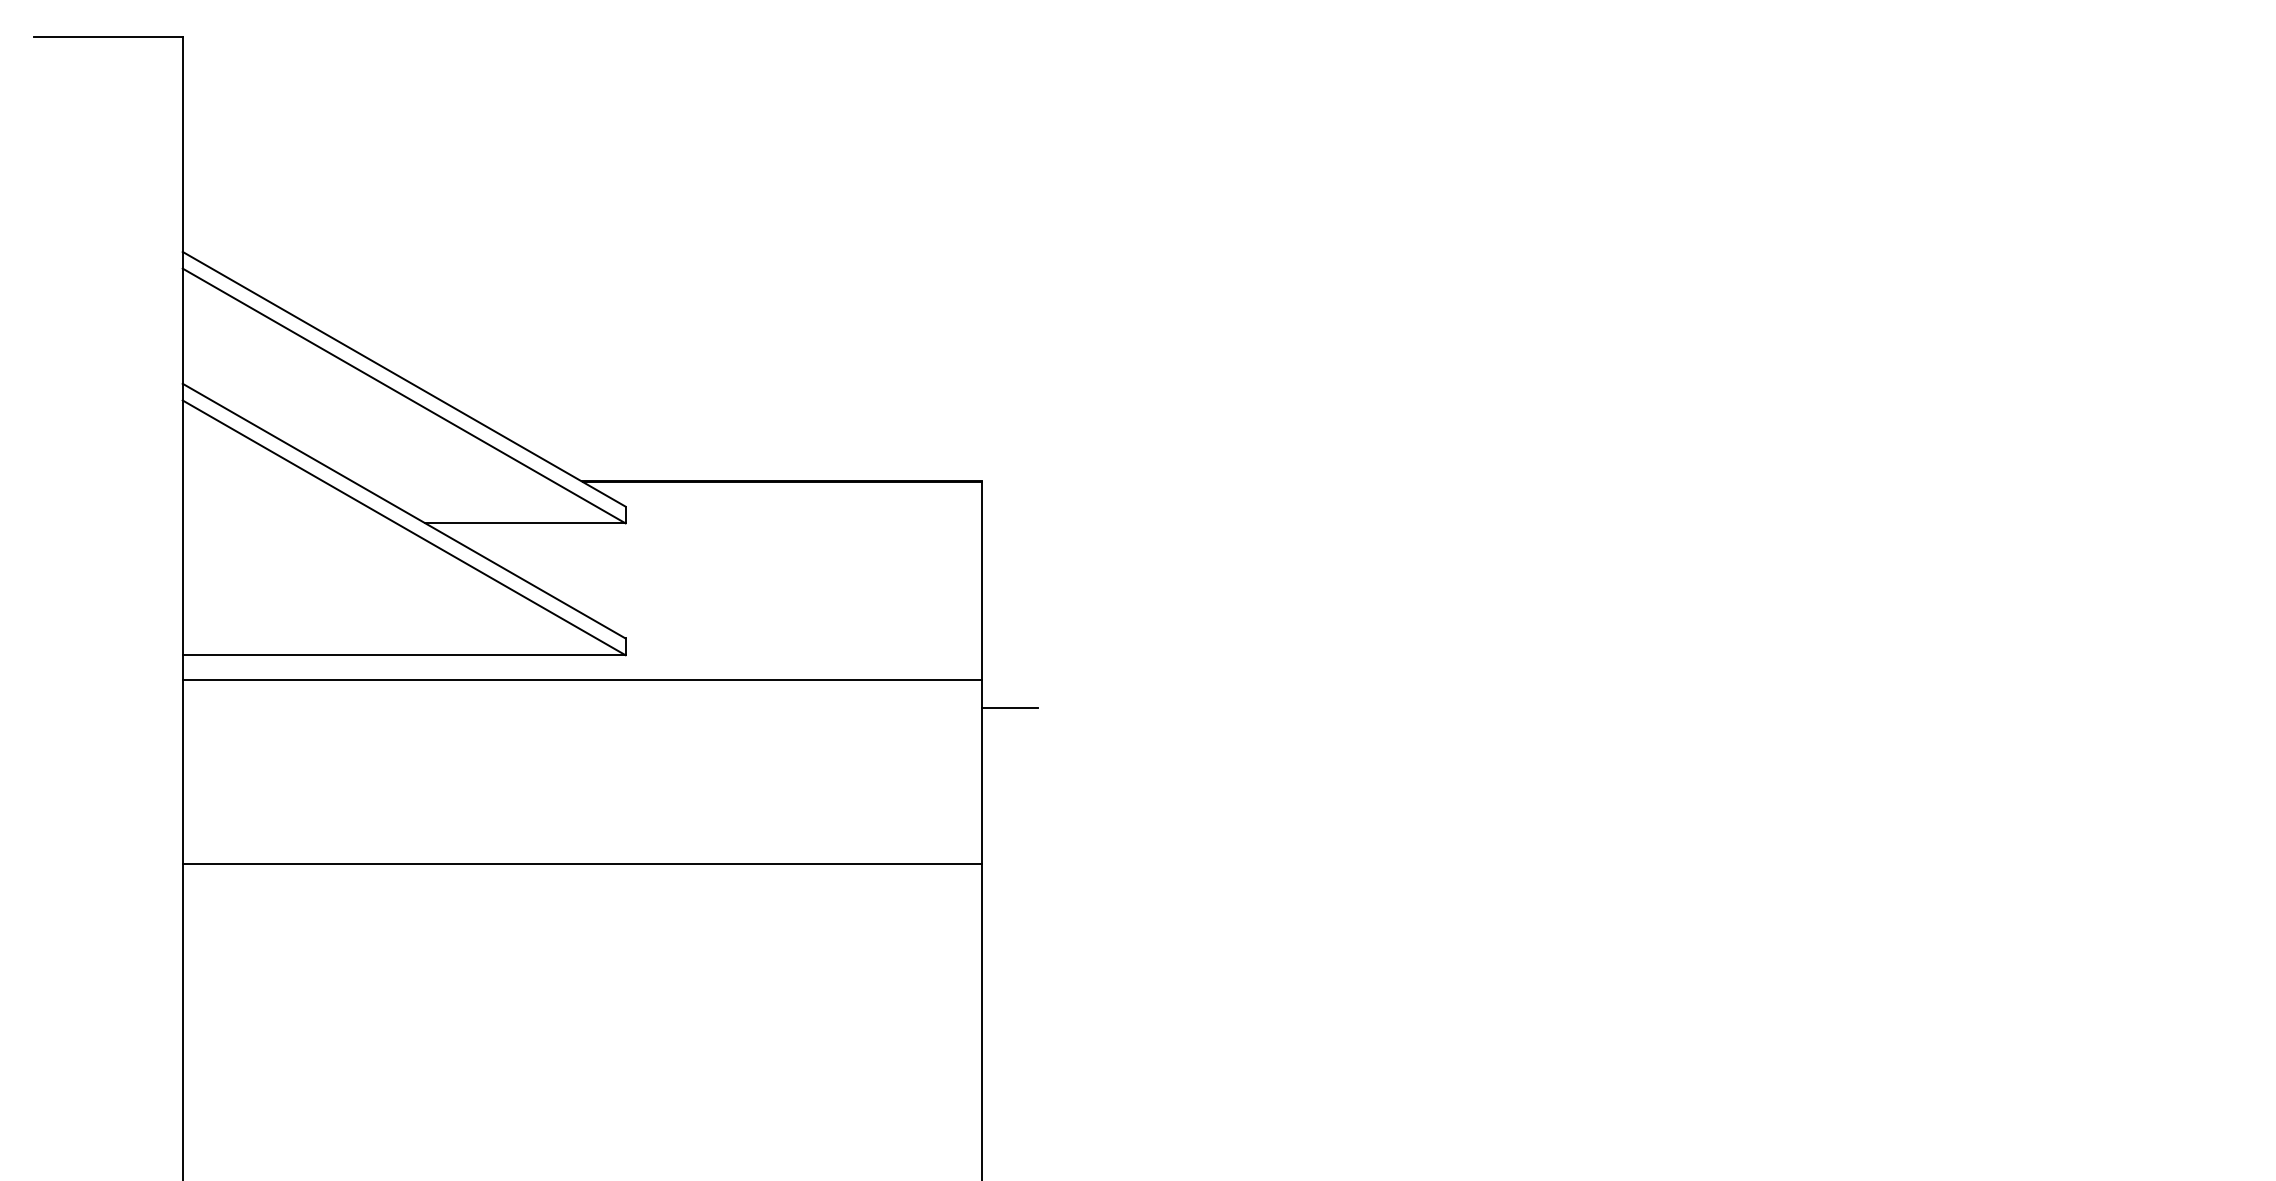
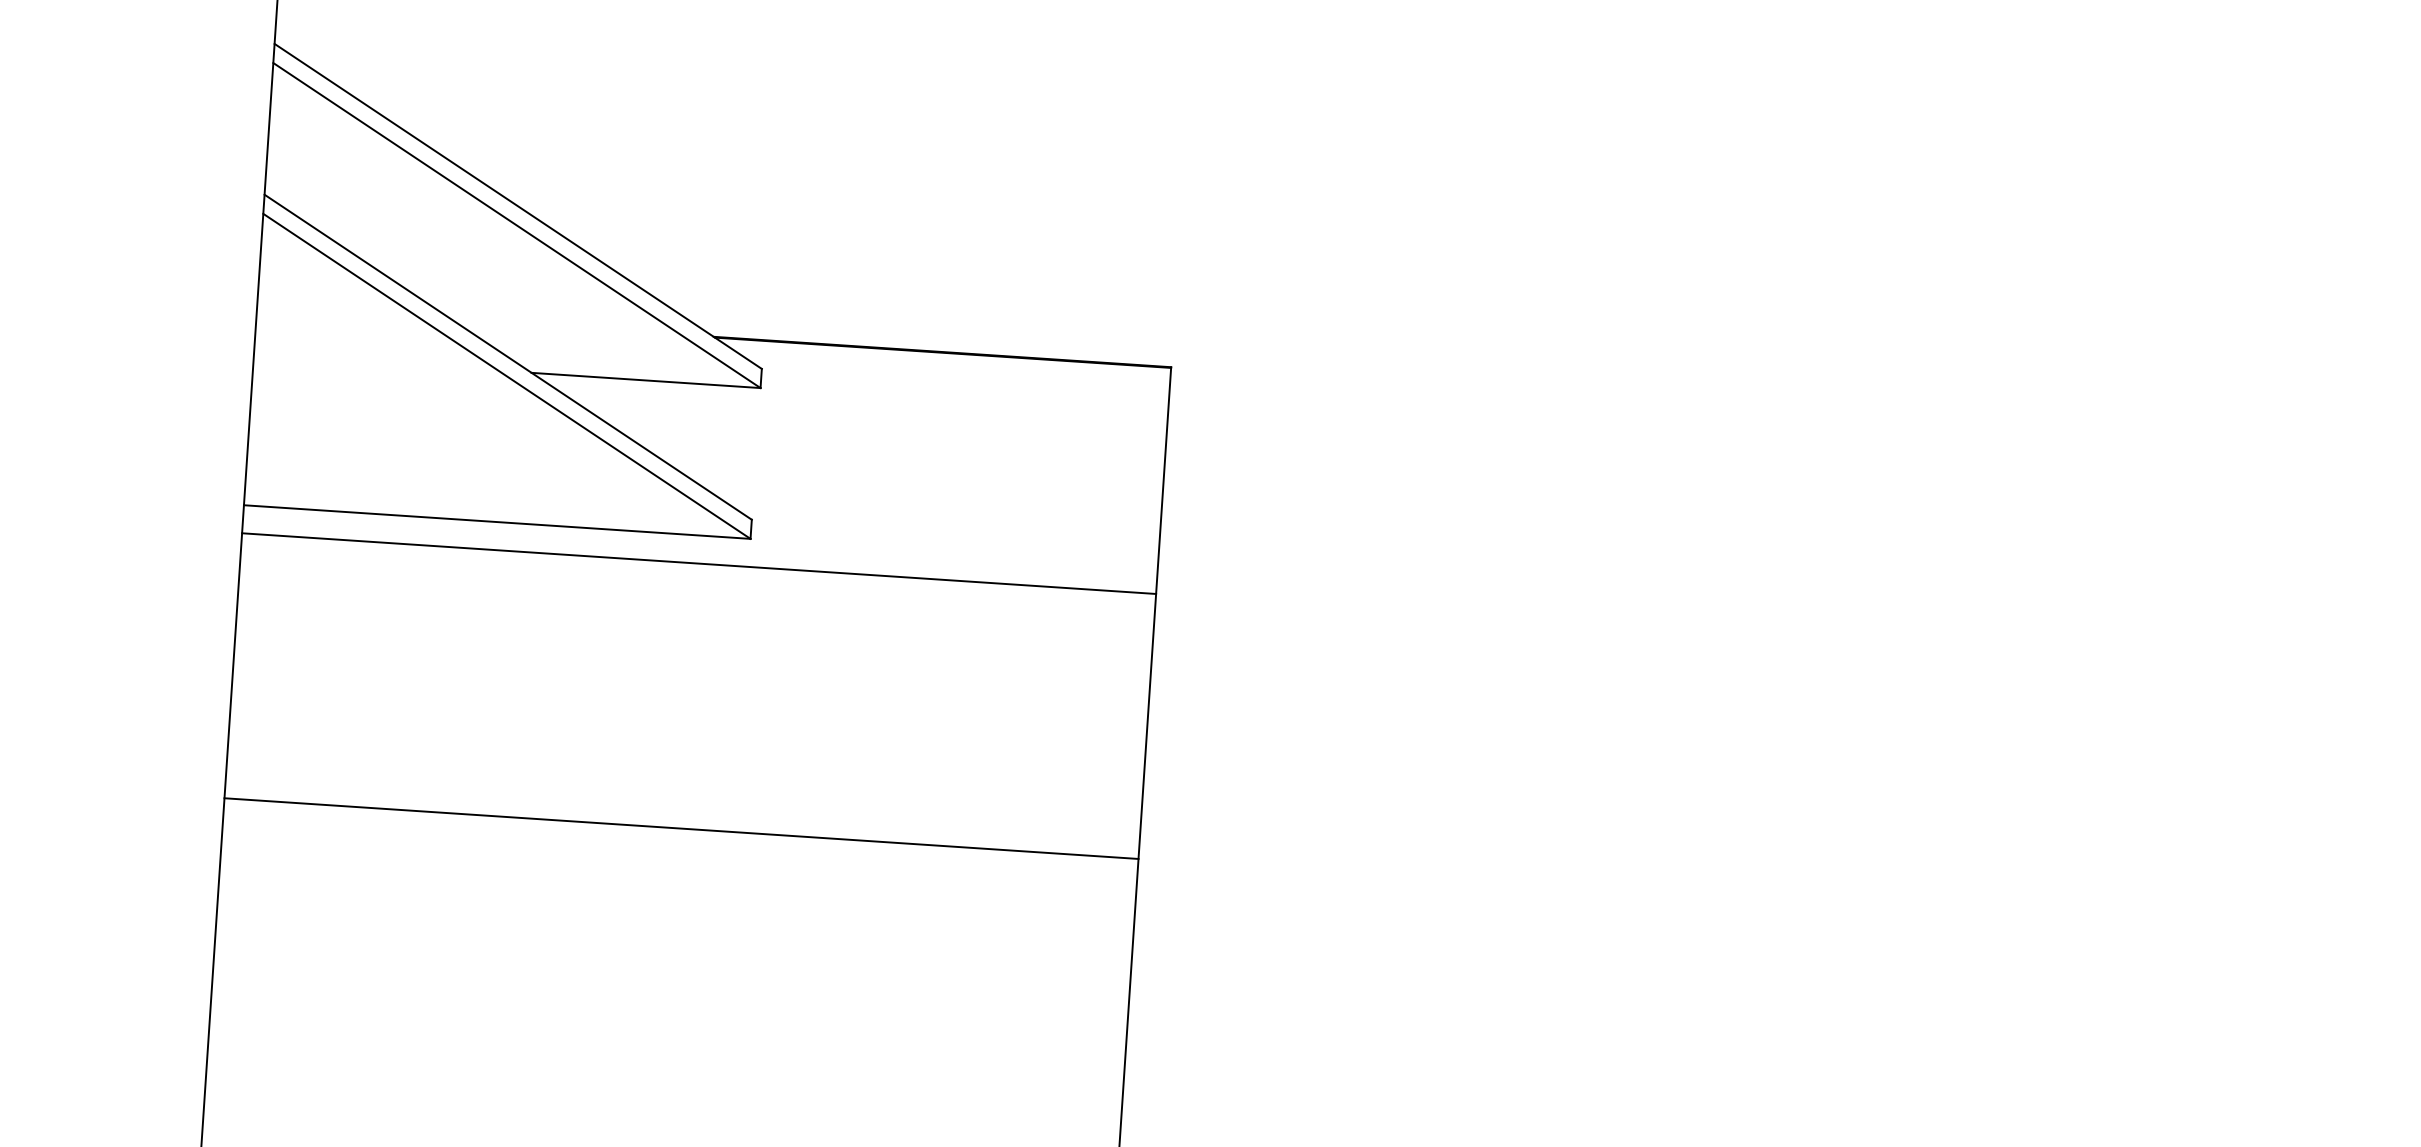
line: (1009, 708) -> (1185, 628), removed
line: (581, 864) -> (680, 828), moved

